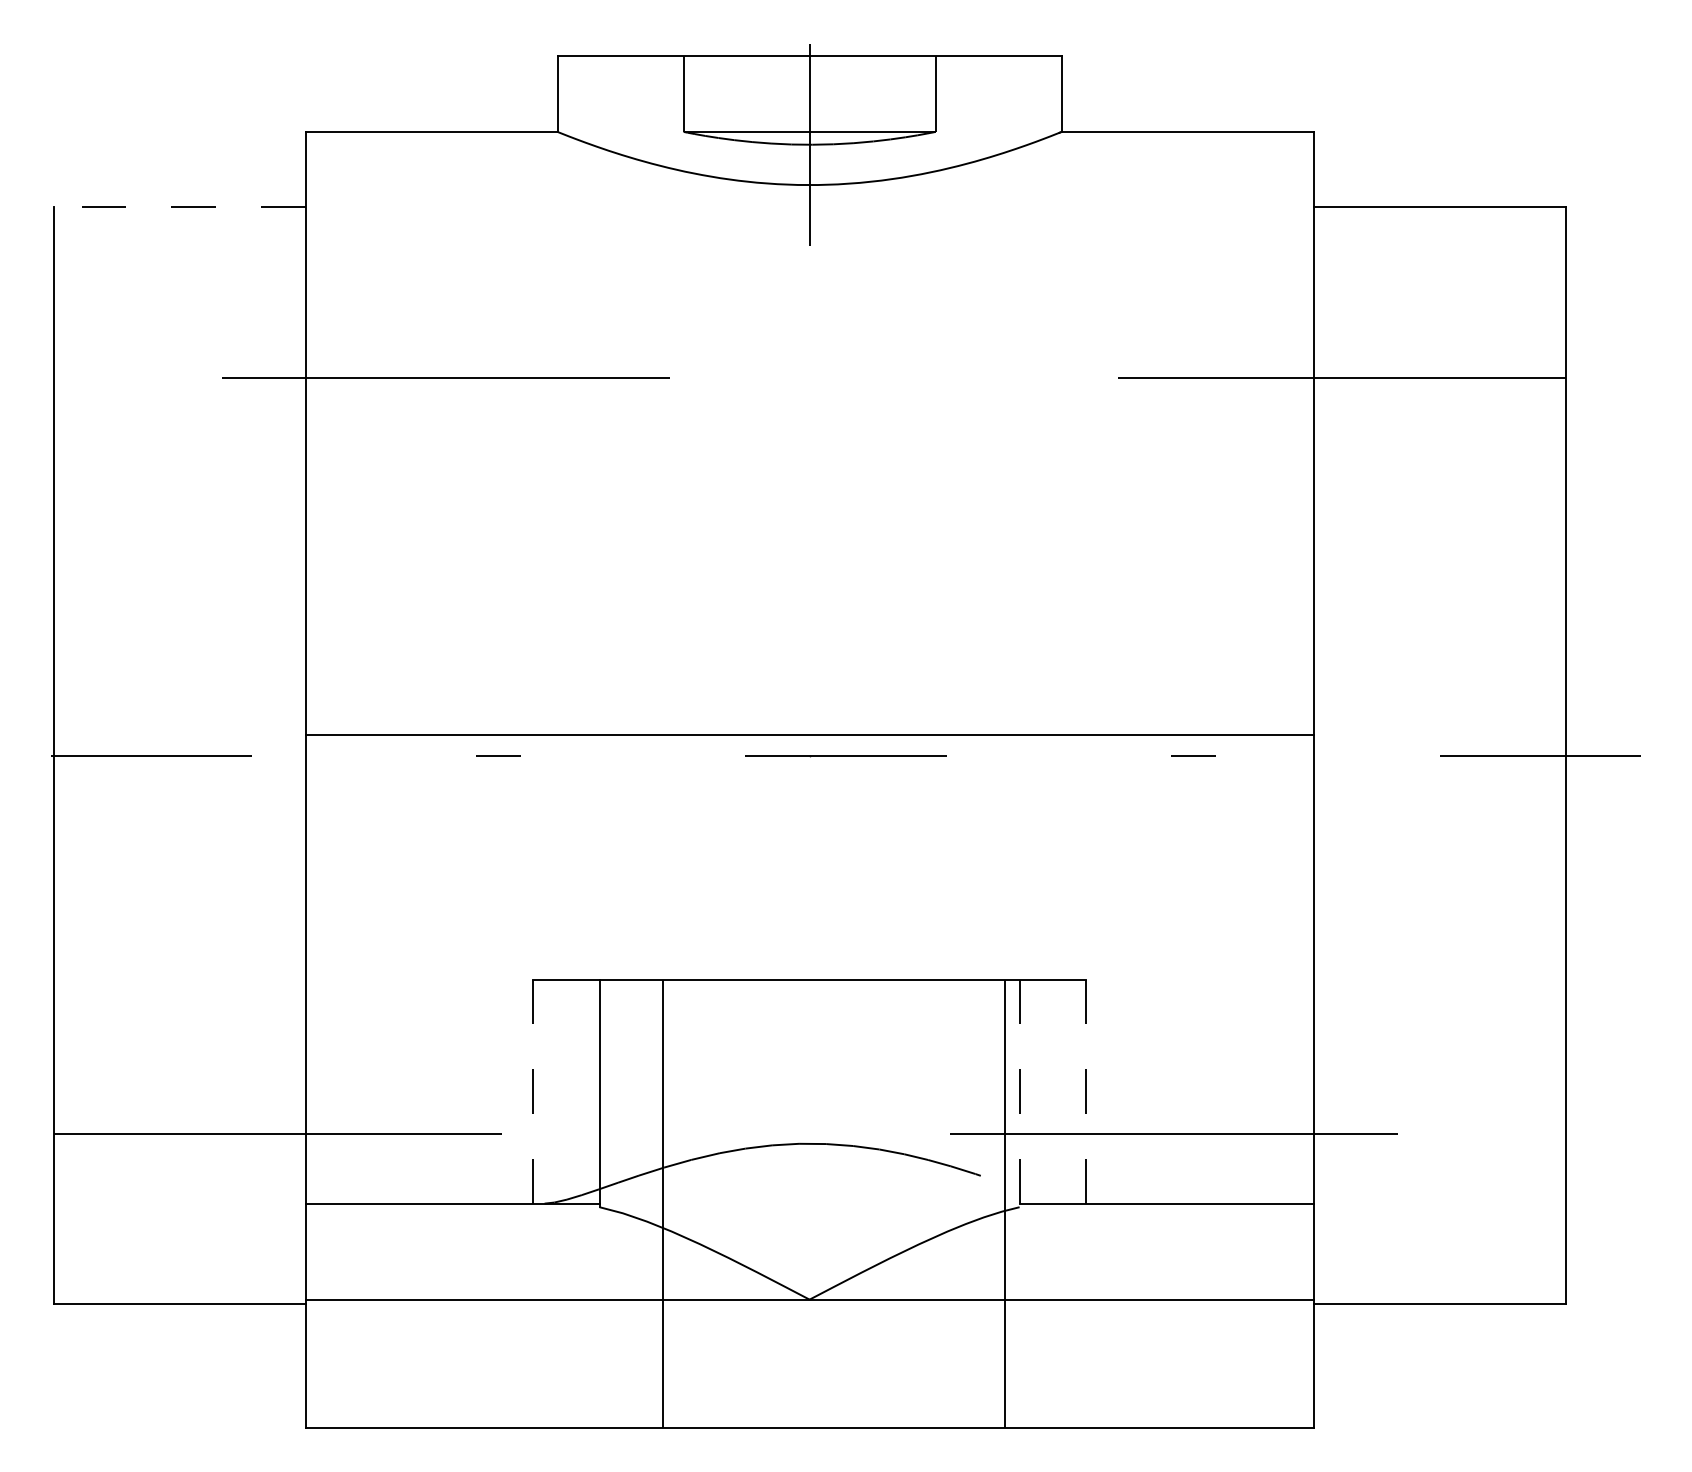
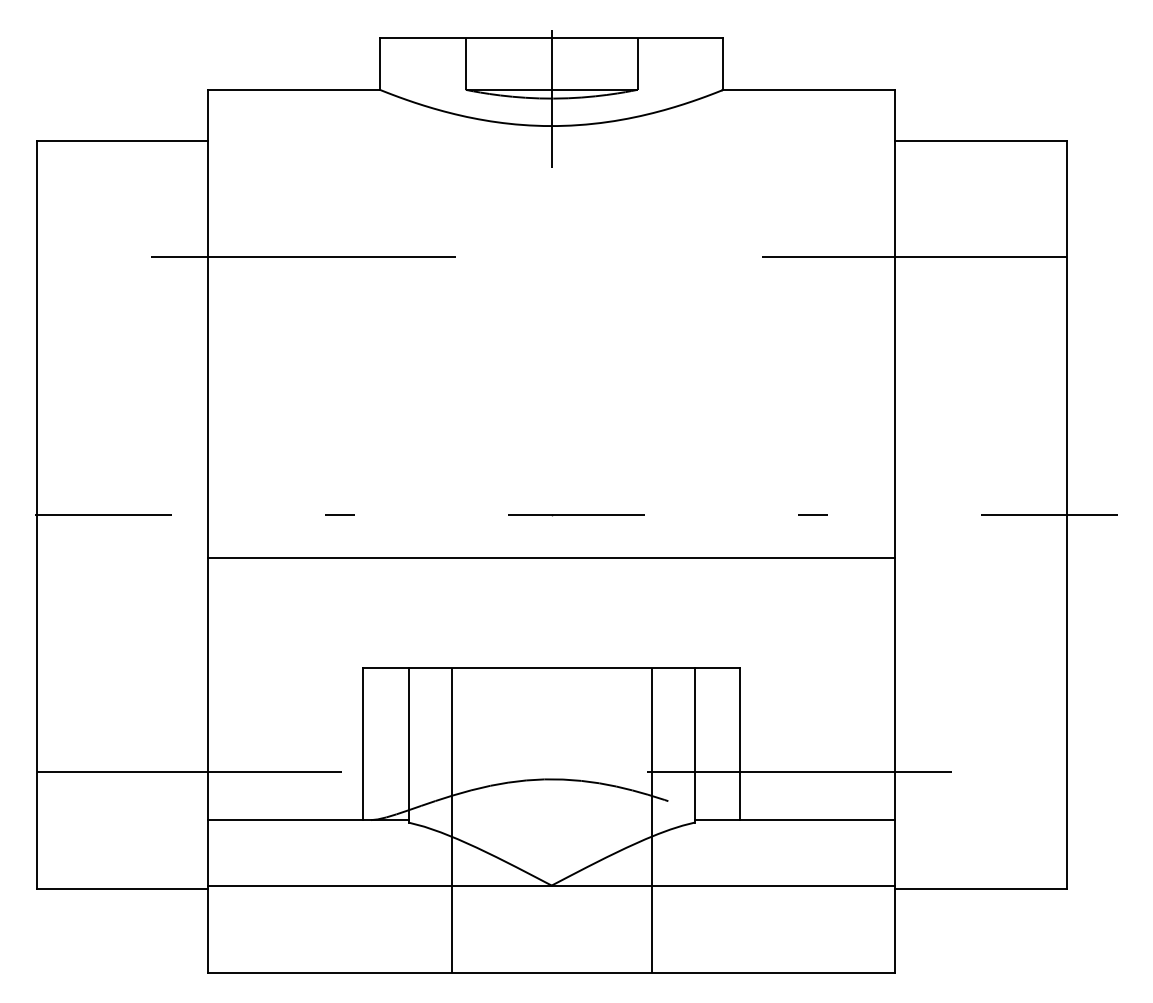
line: (179, 206) -> (122, 140), dashed -> solid
line: (809, 734) -> (551, 557), moved
line: (533, 1092) -> (363, 744), dashed -> solid
line: (1086, 1092) -> (740, 744), dashed -> solid
line: (1019, 1094) -> (694, 745), dashed -> solid
line: (1004, 1202) -> (651, 819), moved

